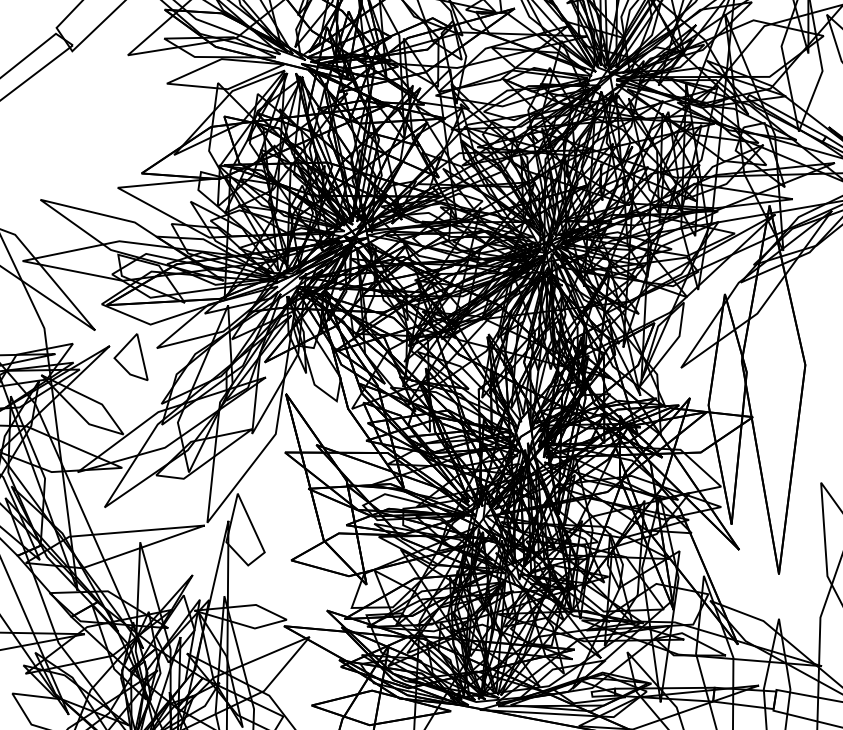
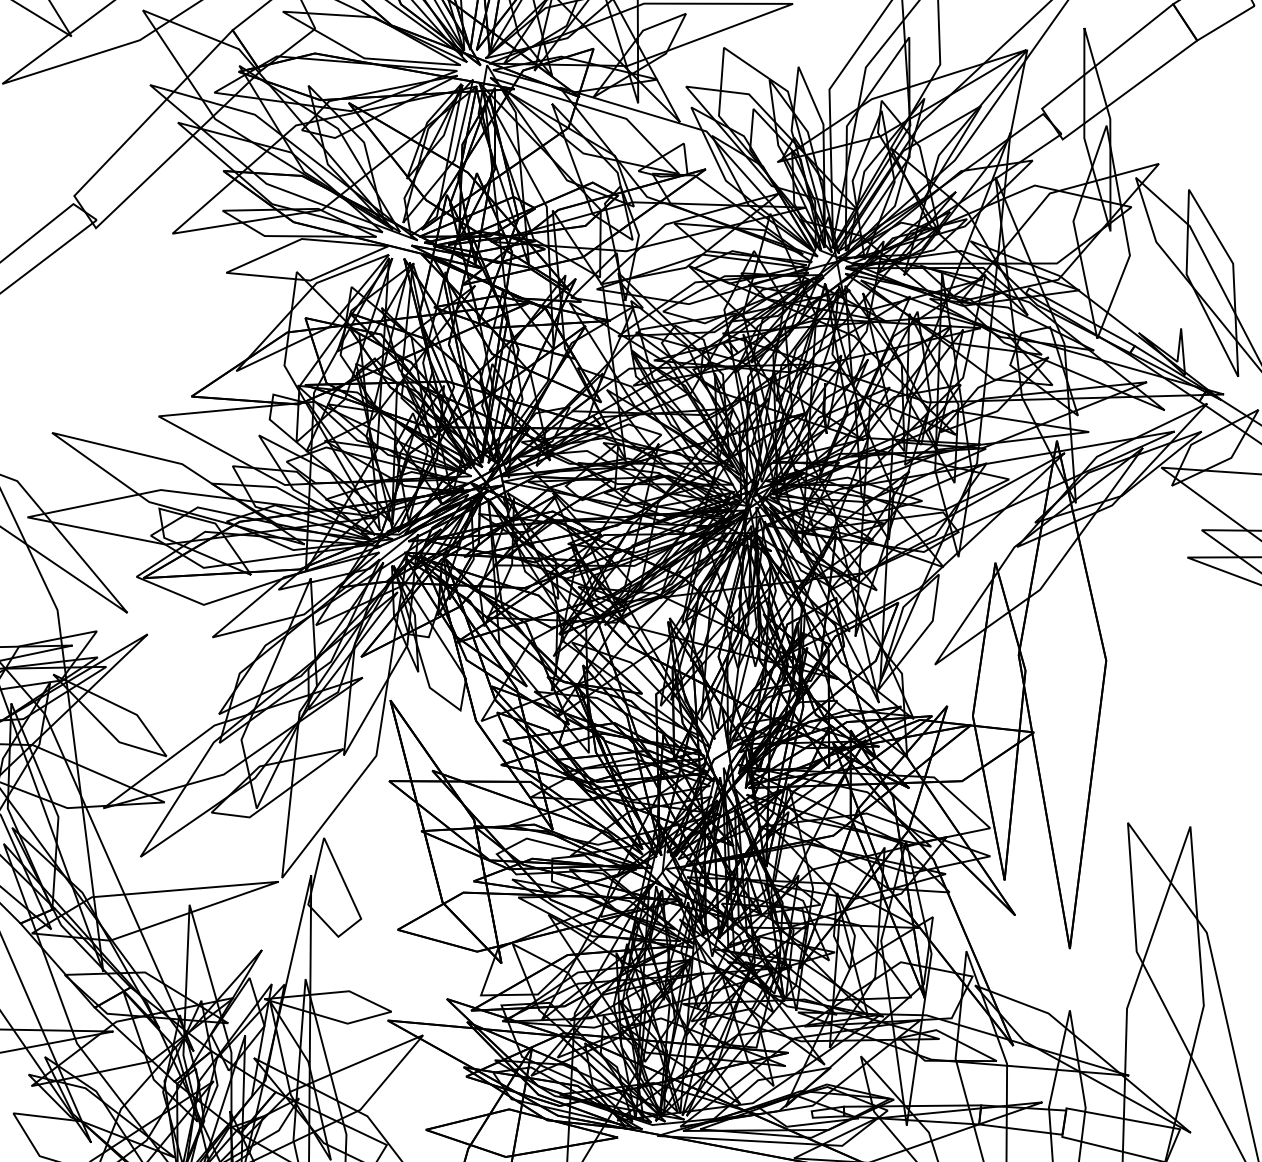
part: (130, 356) -> (176, 649), removed

